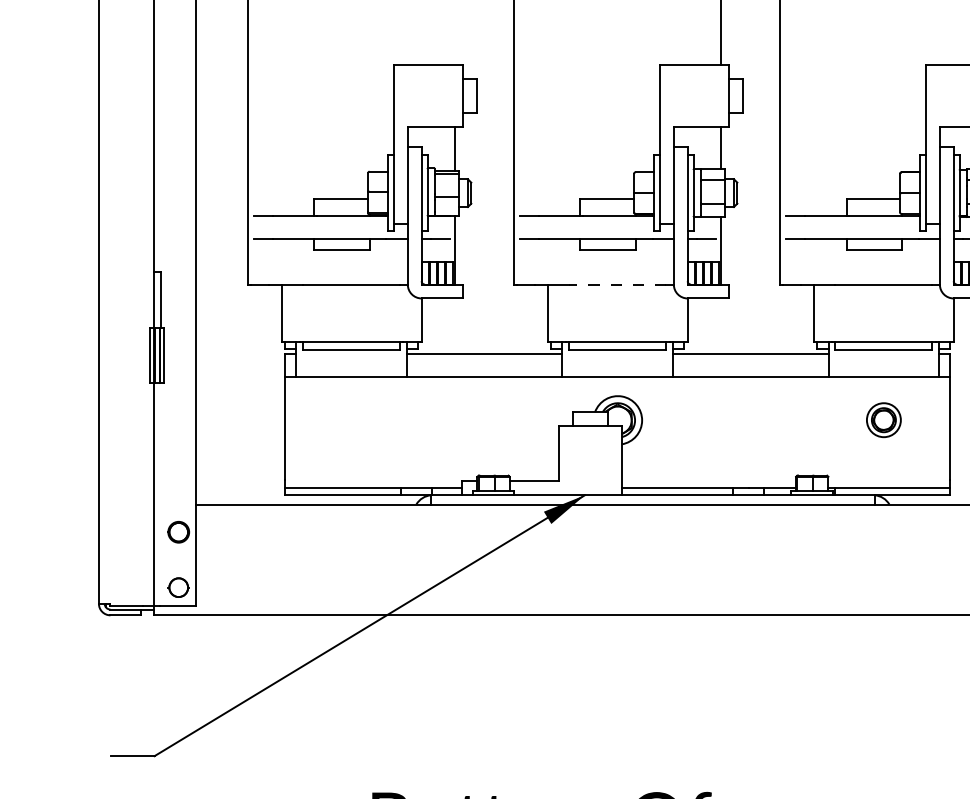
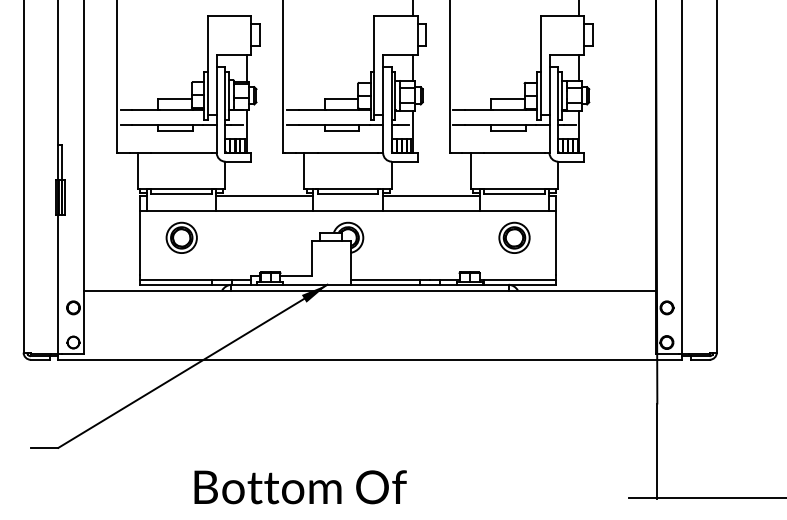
line: (616, 285) -> (347, 153), dashed -> solid
part: (351, 419) -> (181, 237), added
part: (883, 419) -> (514, 237), size x1.43

